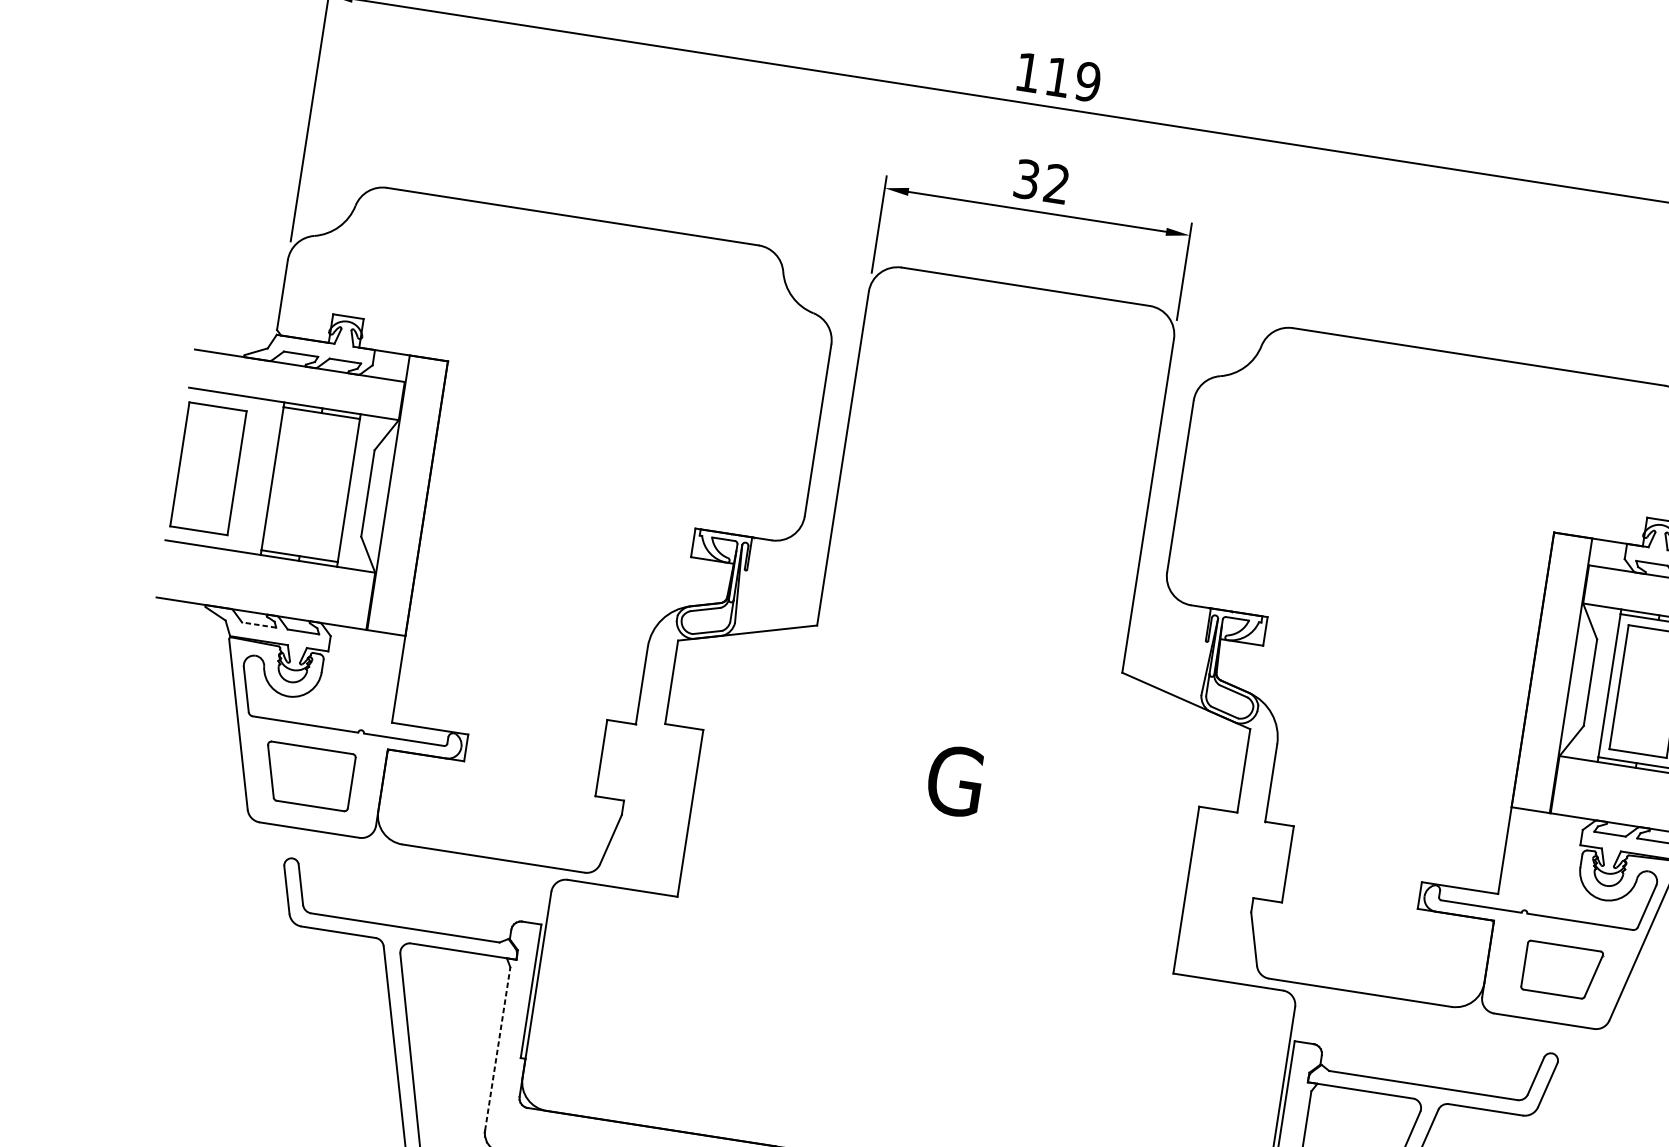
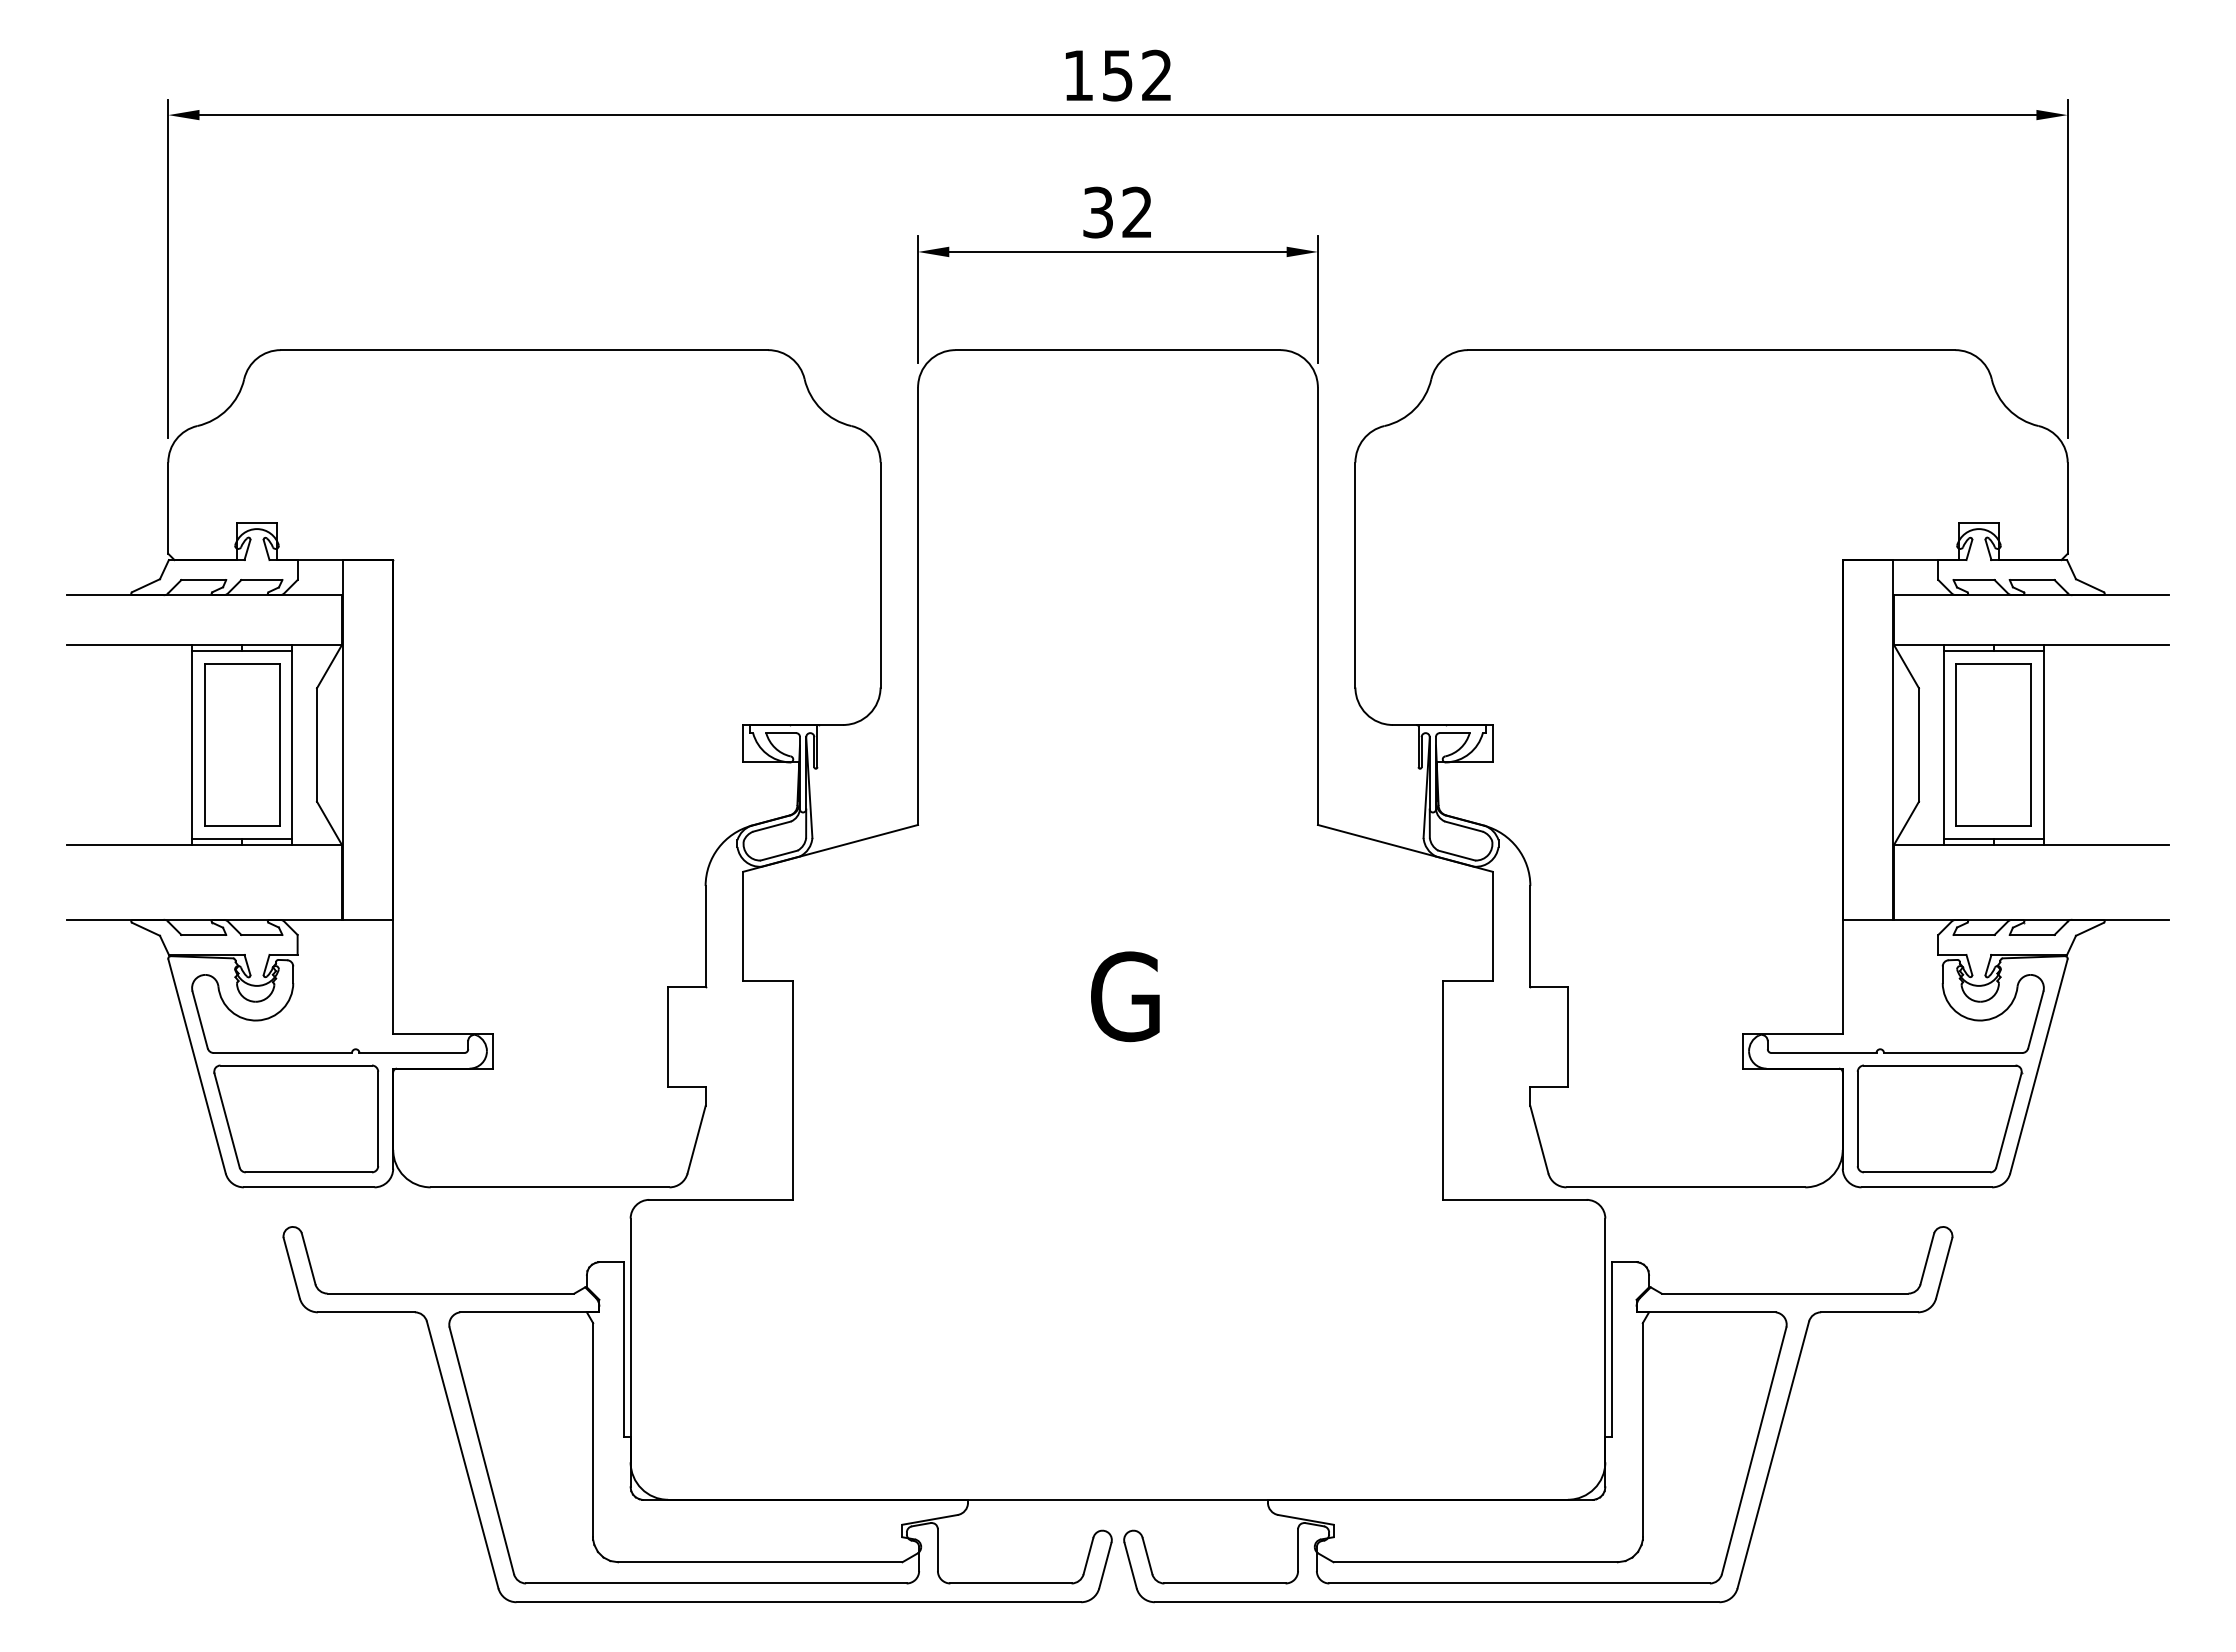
text: (1073, 79) -> (1137, 75), 119 -> 152
part: (208, 468) -> (242, 744), moved
line: (258, 624) -> (203, 934), dashed -> solid
part: (308, 776) -> (296, 1118), size x1.43
part: (1561, 970) -> (1939, 1118), size x1.67
line: (498, 1048) -> (593, 1429), dashed -> solid

